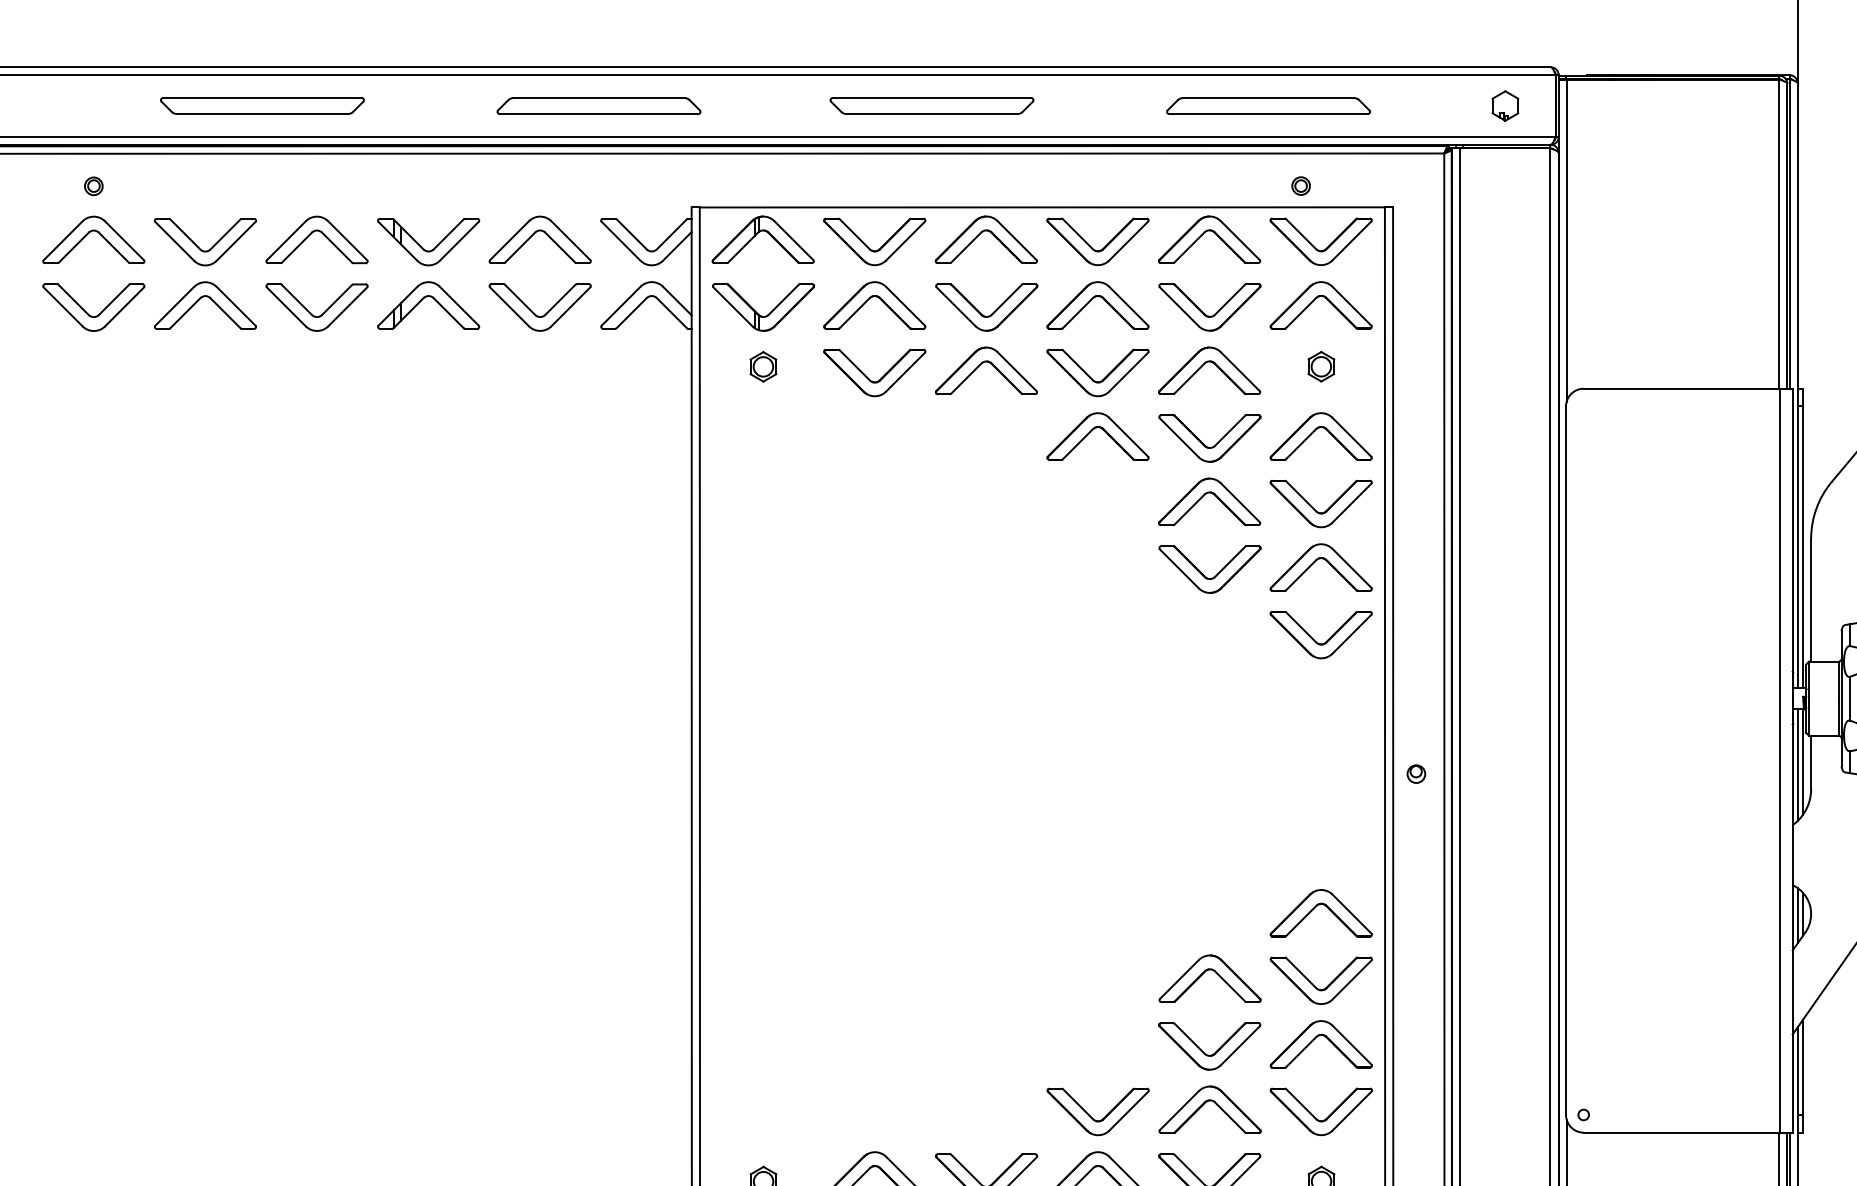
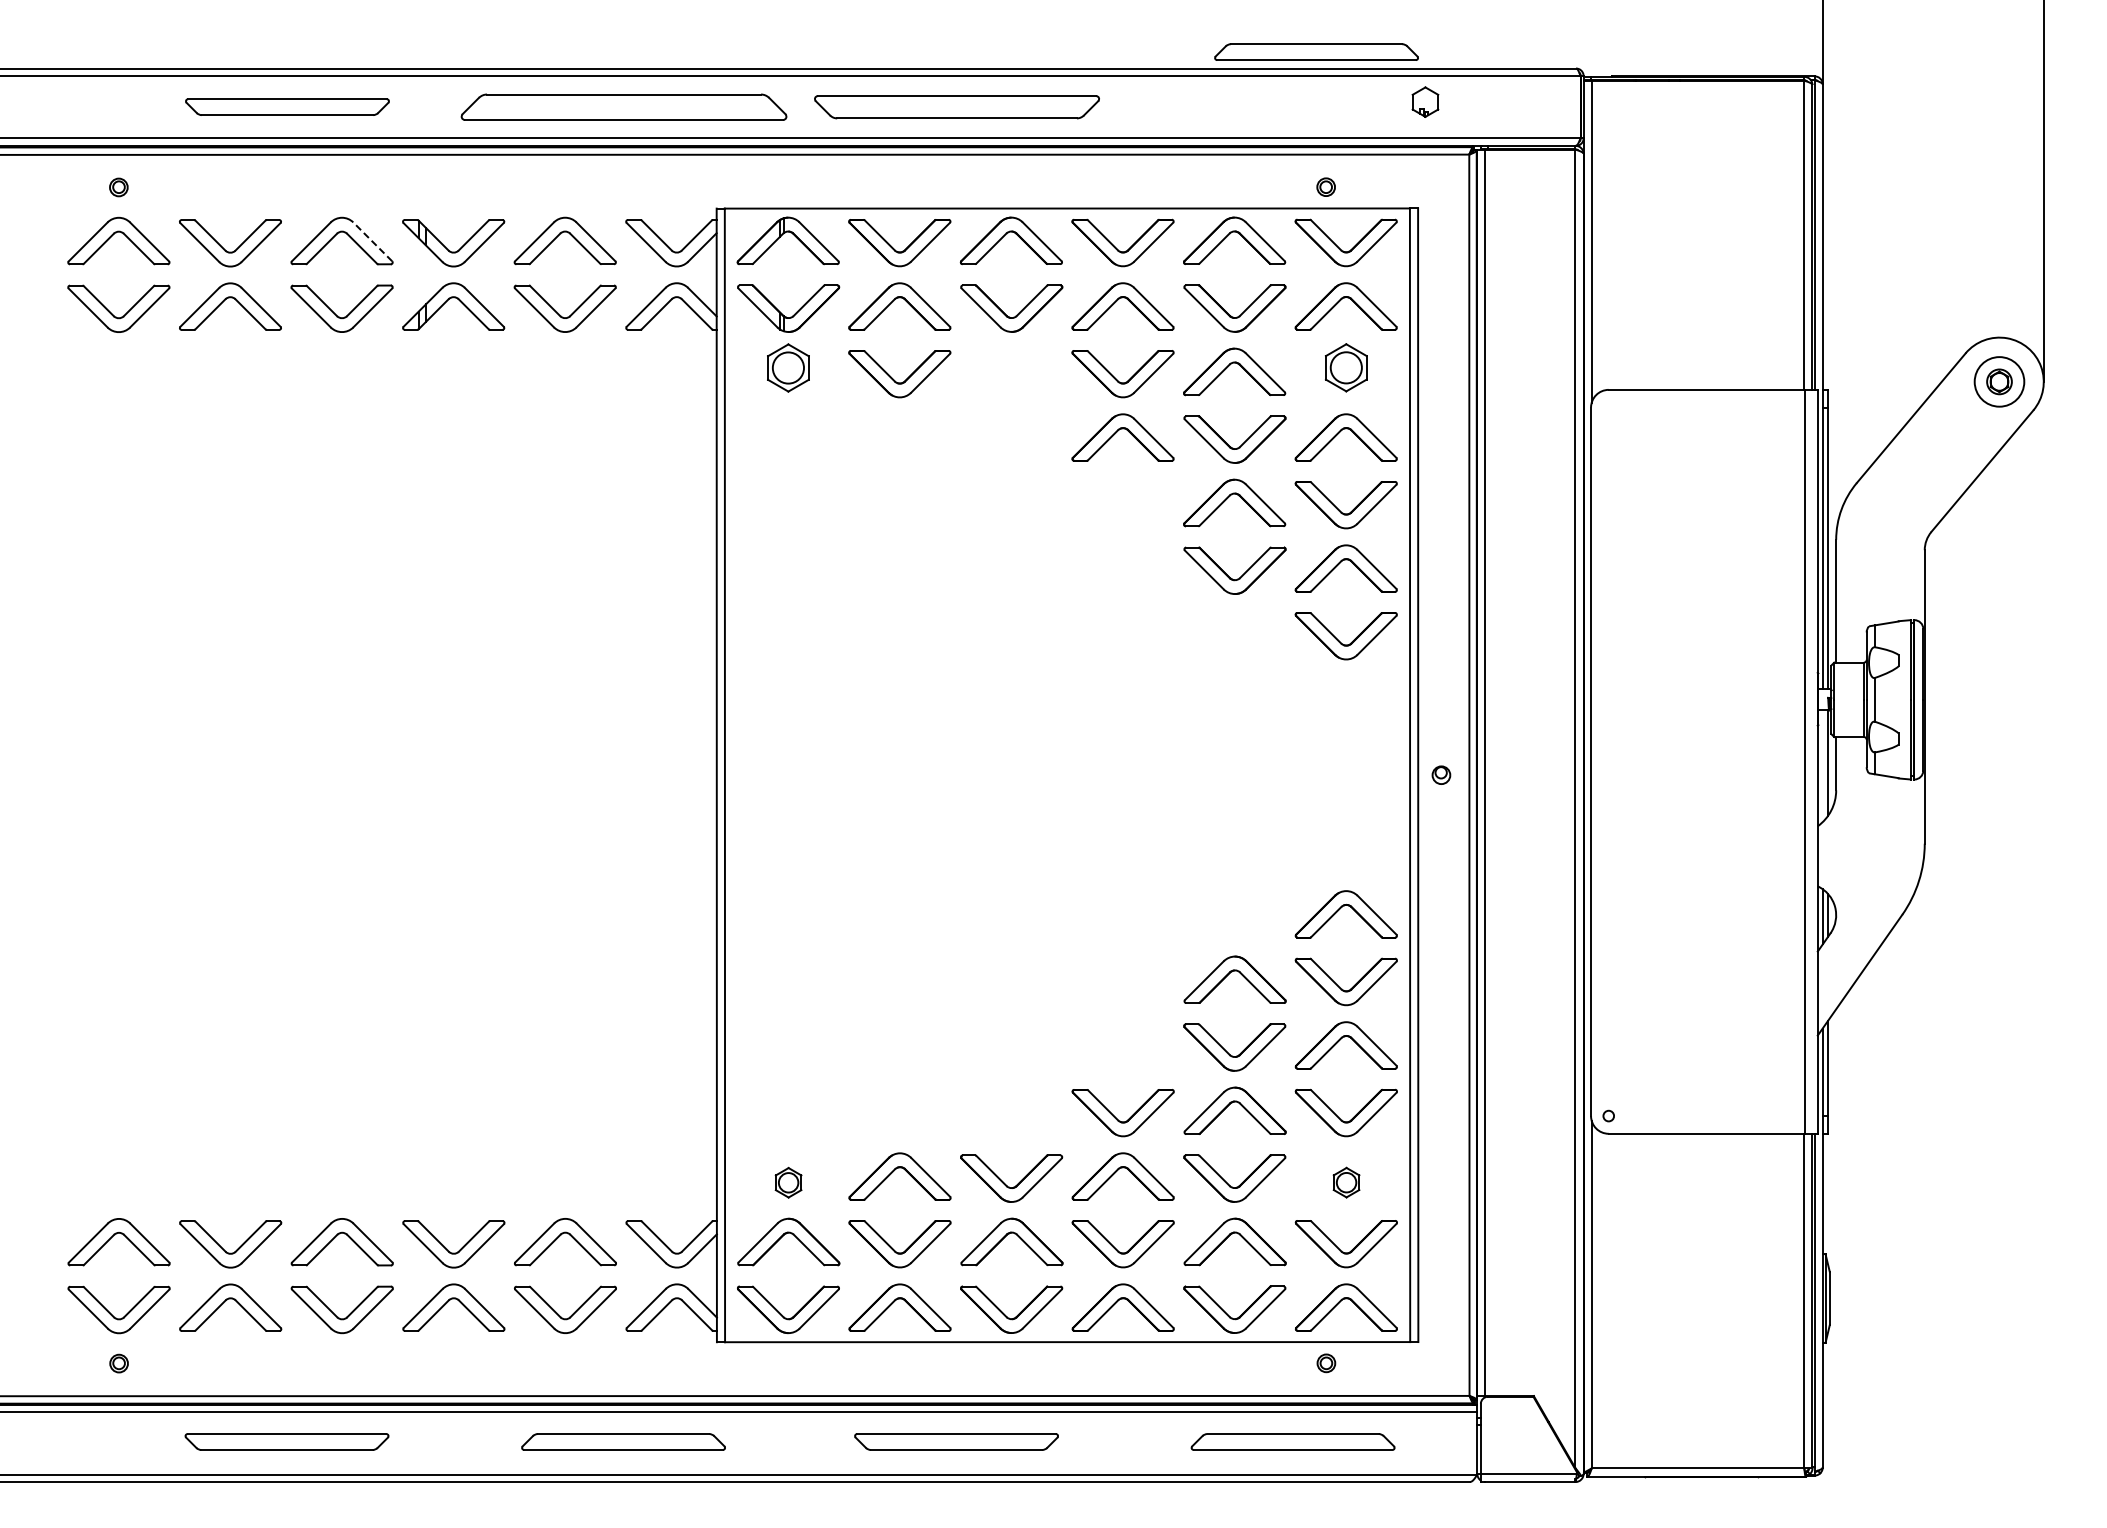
part: (598, 105) -> (623, 106), size x1.6
part: (931, 105) -> (956, 106), size x1.4
part: (1268, 105) -> (1316, 51), moved
part: (1505, 105) -> (1425, 101), moved
line: (347, 240) -> (372, 241), solid -> dashed
part: (991, 365) -> (1016, 366), removed
part: (763, 366) -> (788, 367), size x1.6
part: (1321, 366) -> (1346, 367), size x1.6
line: (1797, 765) -> (1822, 766), removed

